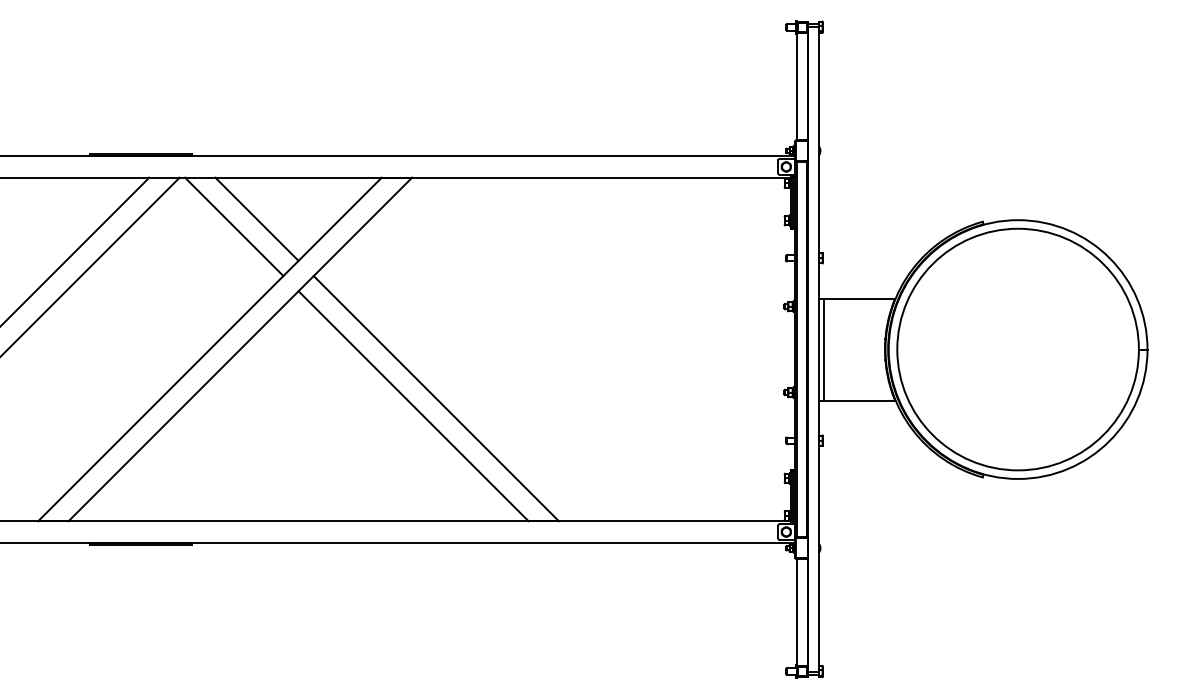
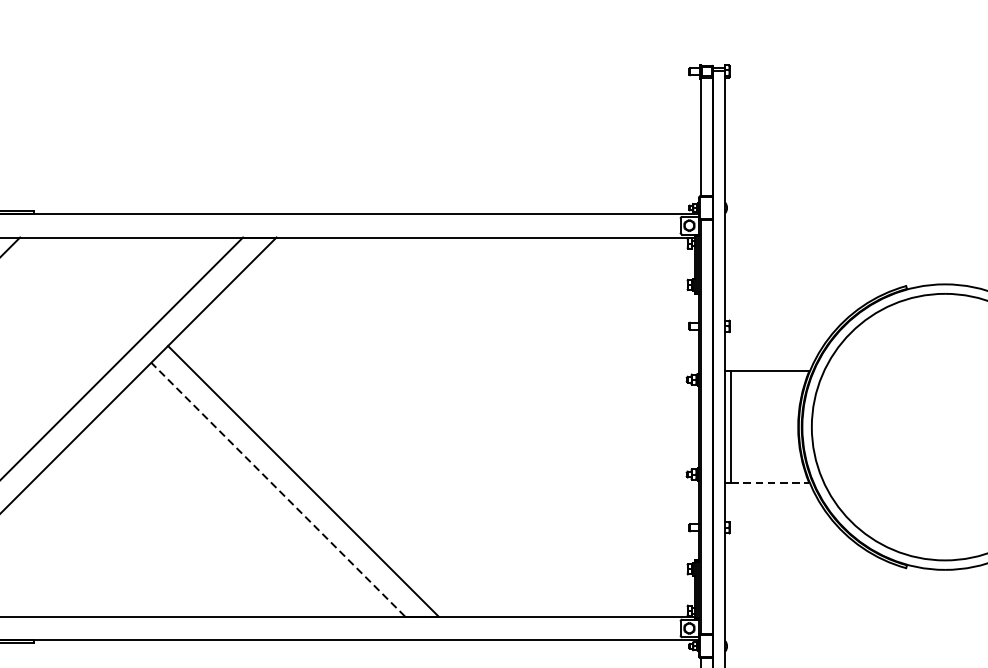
line: (256, 218) -> (104, 282), removed
line: (234, 226) -> (80, 291), removed
line: (860, 400) -> (771, 483), solid -> dashed
line: (413, 406) -> (278, 489), solid -> dashed

